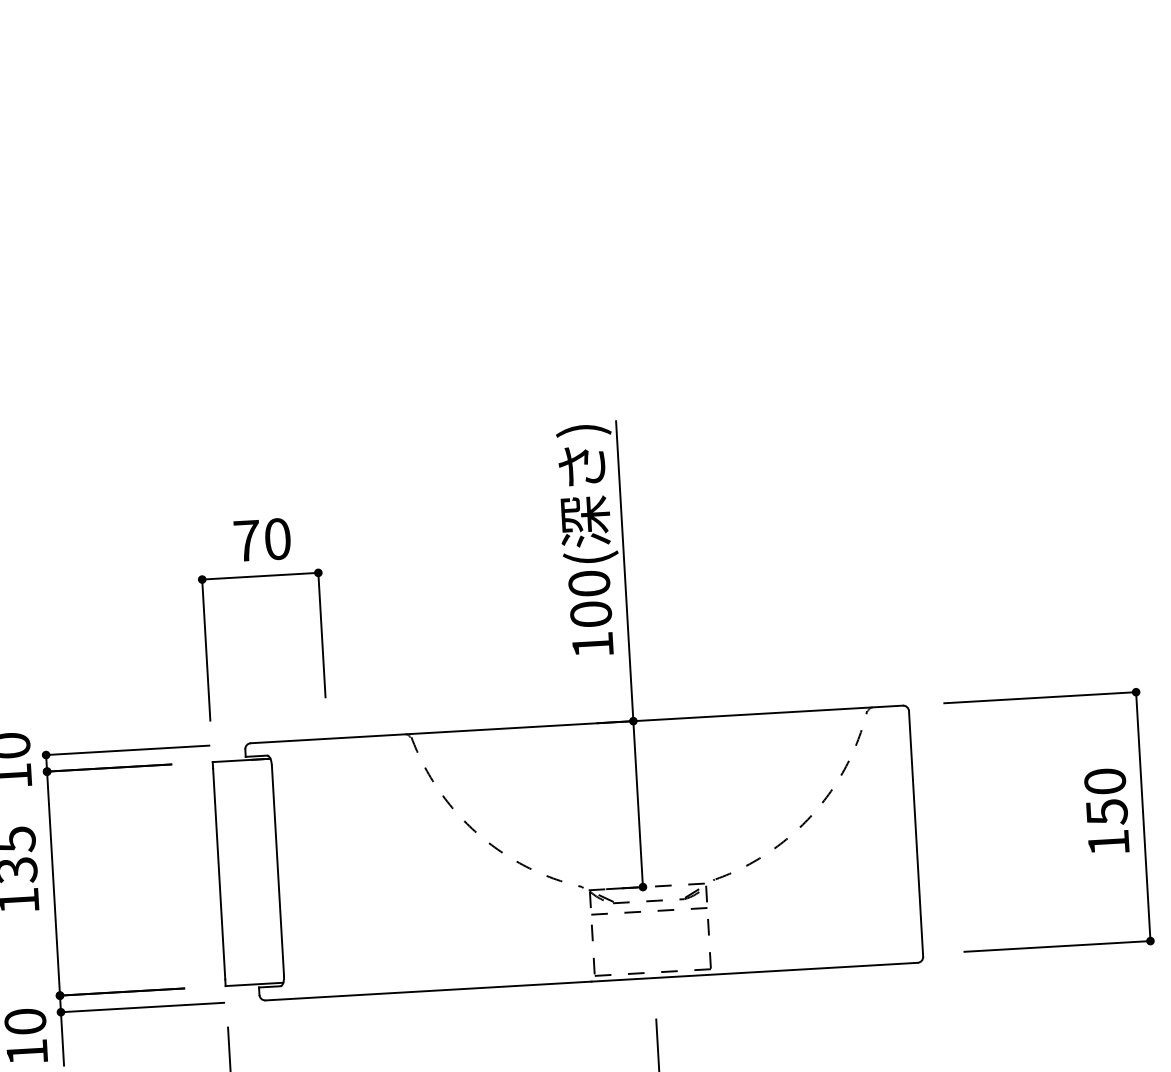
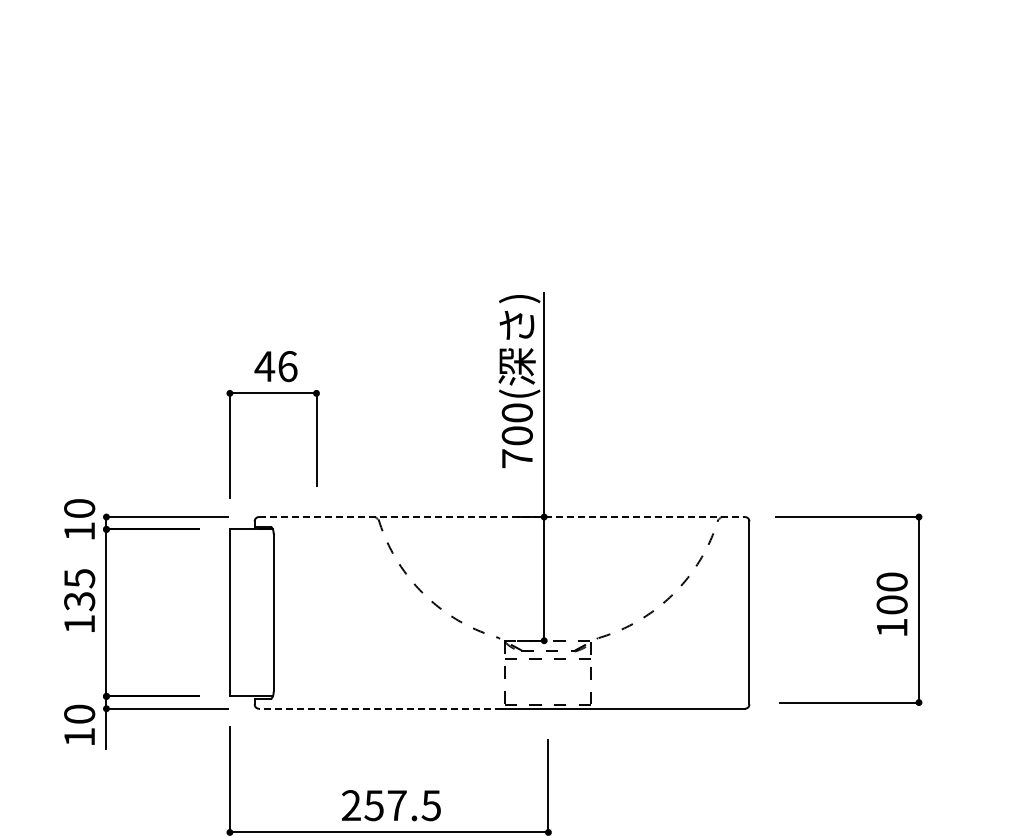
text: (261, 540) -> (275, 366), 70 -> 46
text: (593, 644) -> (517, 458), 100( -> 700(
line: (577, 725) -> (502, 517), solid -> dashed
text: (1106, 811) -> (891, 604), 150 -> 100
line: (428, 990) -> (380, 708), solid -> dashed

